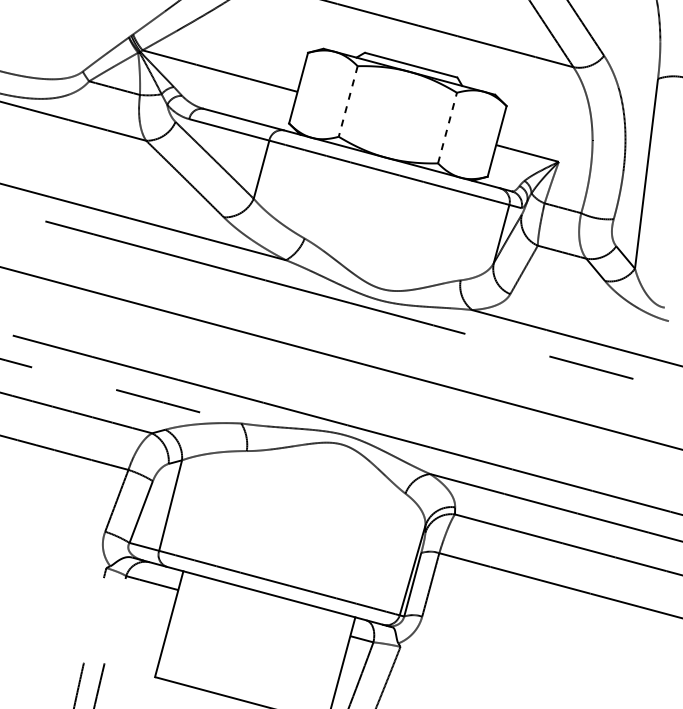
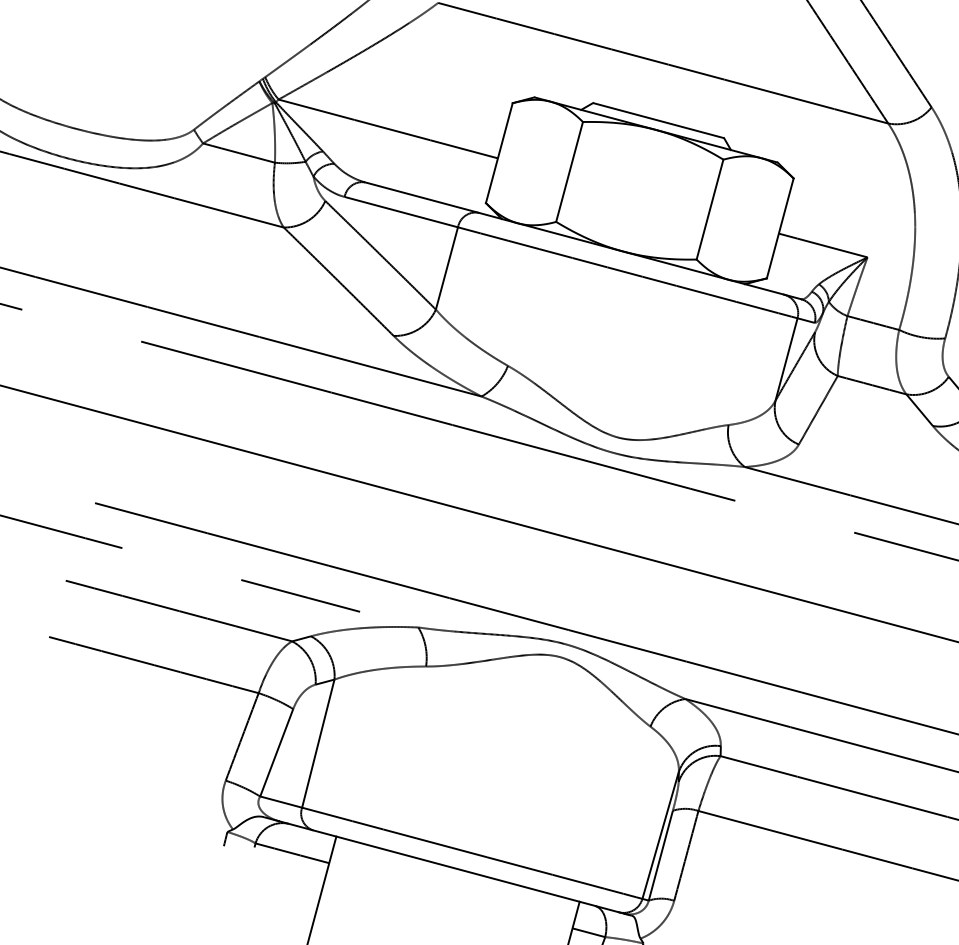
line: (348, 101) -> (569, 171), dashed -> solid
line: (447, 128) -> (710, 210), dashed -> solid

